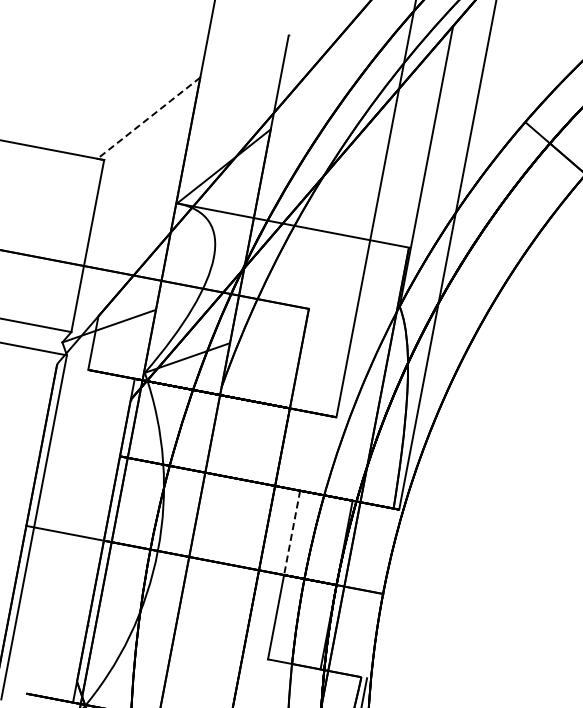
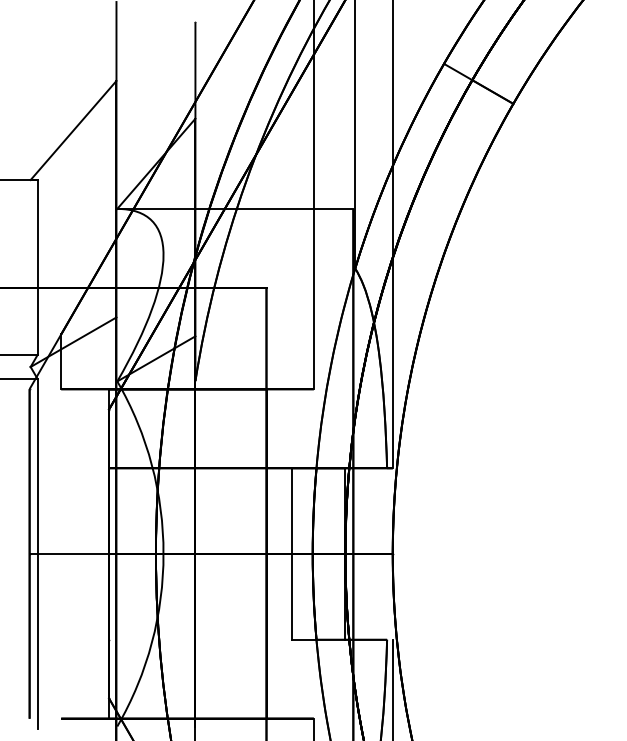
line: (148, 118) -> (73, 130), dashed -> solid
line: (292, 533) -> (292, 511), dashed -> solid

